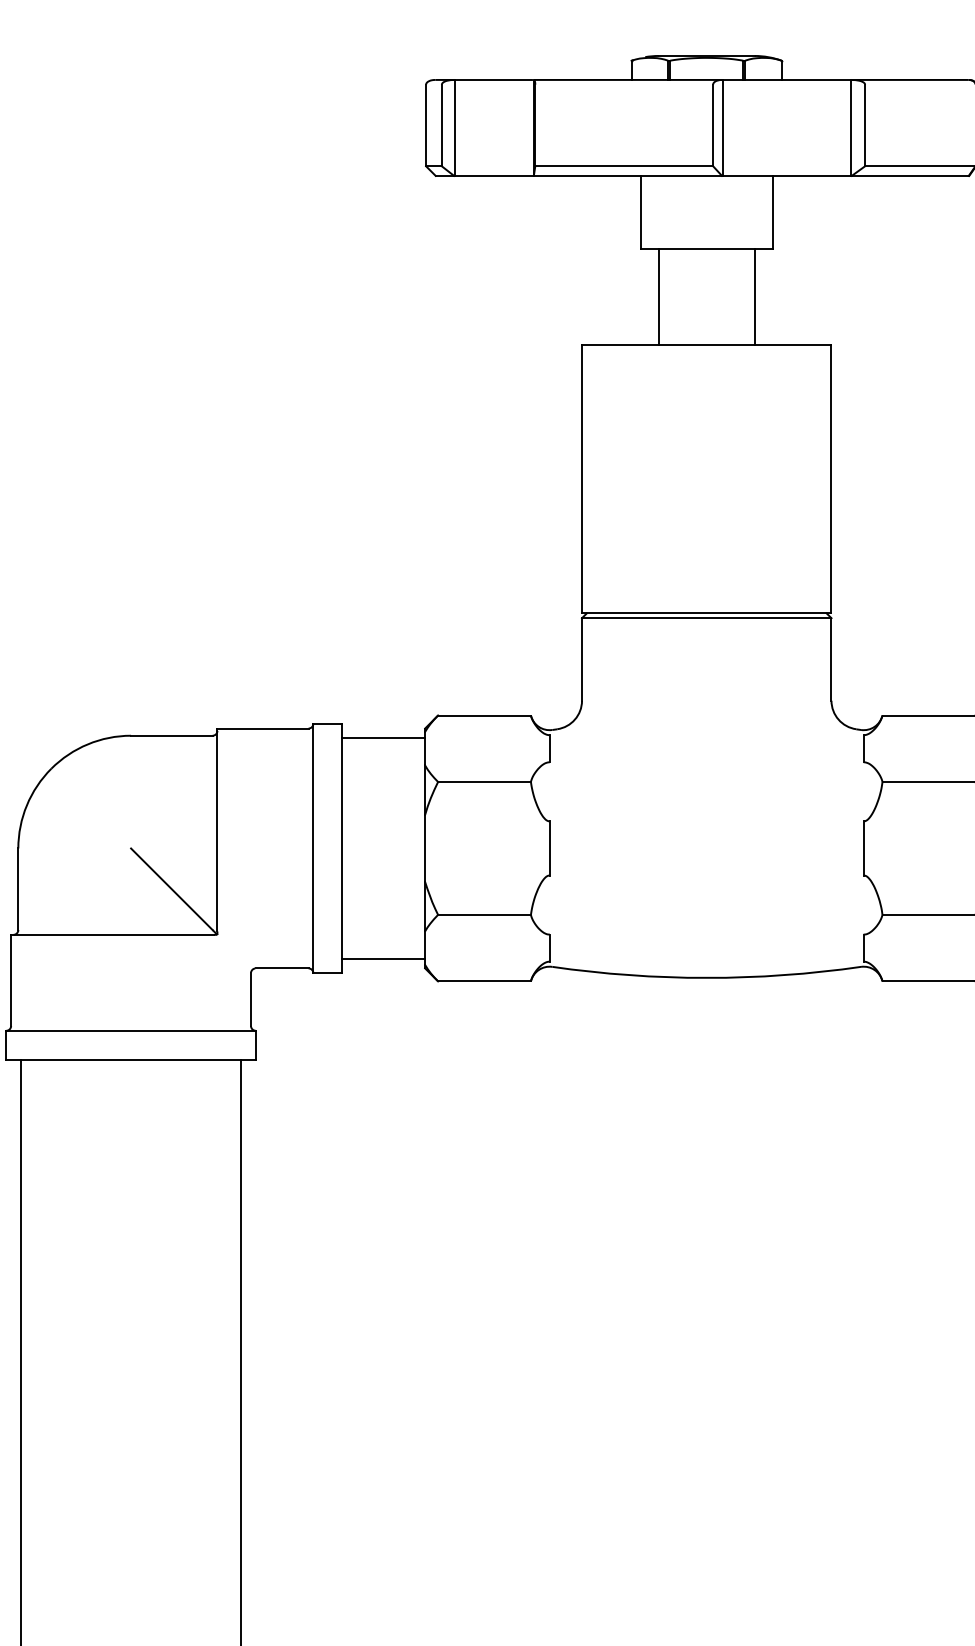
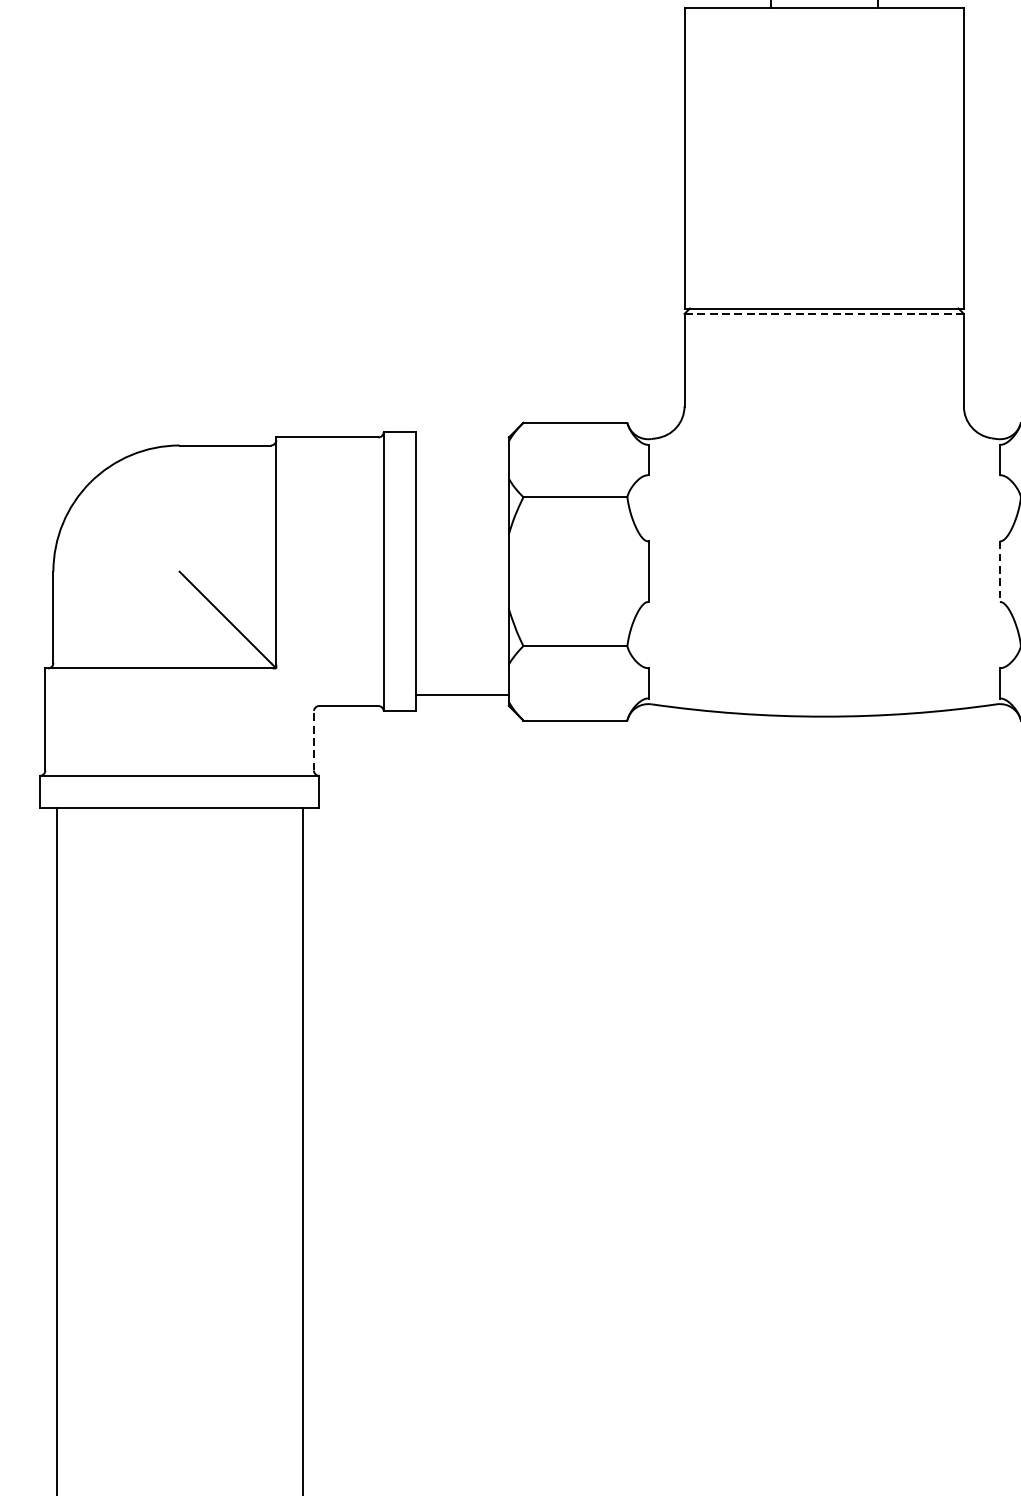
line: (706, 618) -> (823, 314), solid -> dashed
line: (383, 738) -> (462, 448), removed
line: (863, 848) -> (999, 571), solid -> dashed
line: (251, 999) -> (314, 740), solid -> dashed

